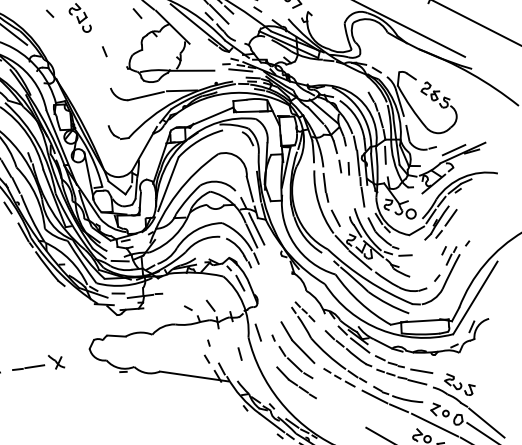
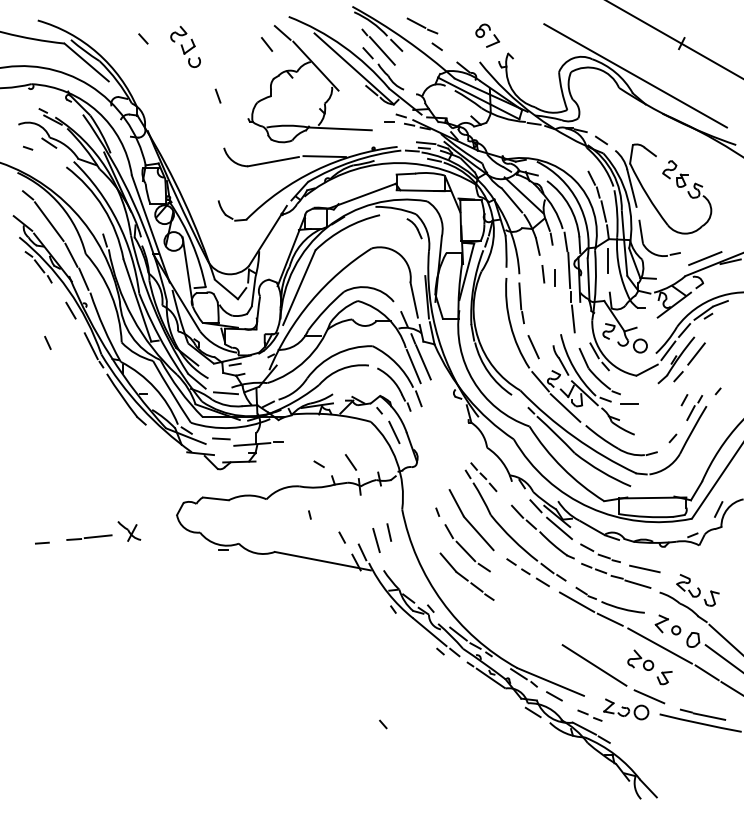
line: (240, 70) -> (408, 131), removed
line: (258, 332) -> (376, 540), moved
line: (208, 342) -> (309, 514), moved

